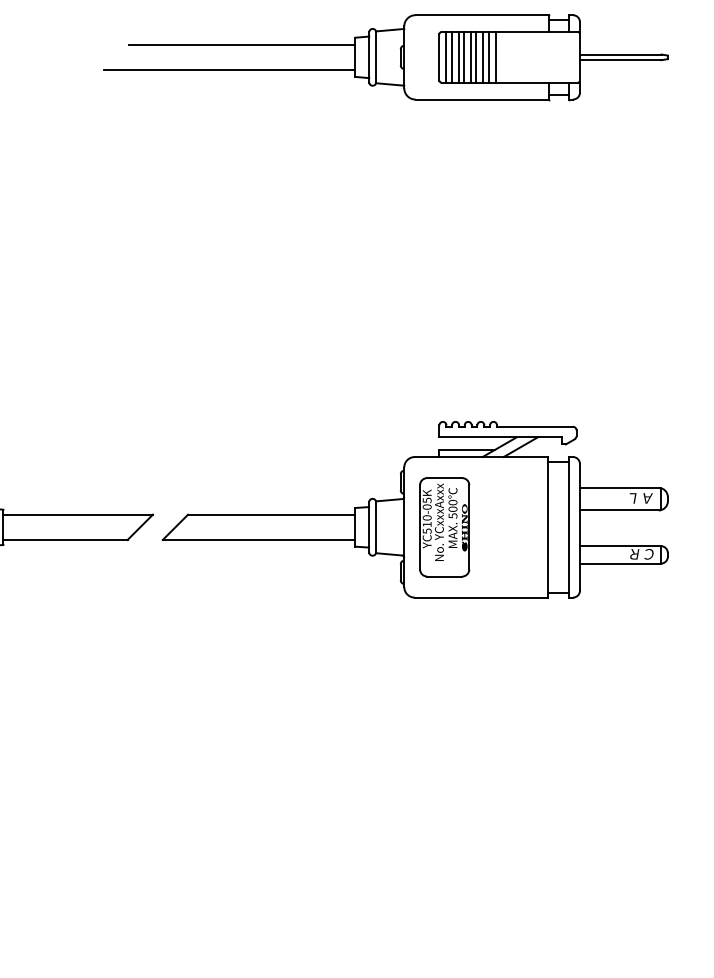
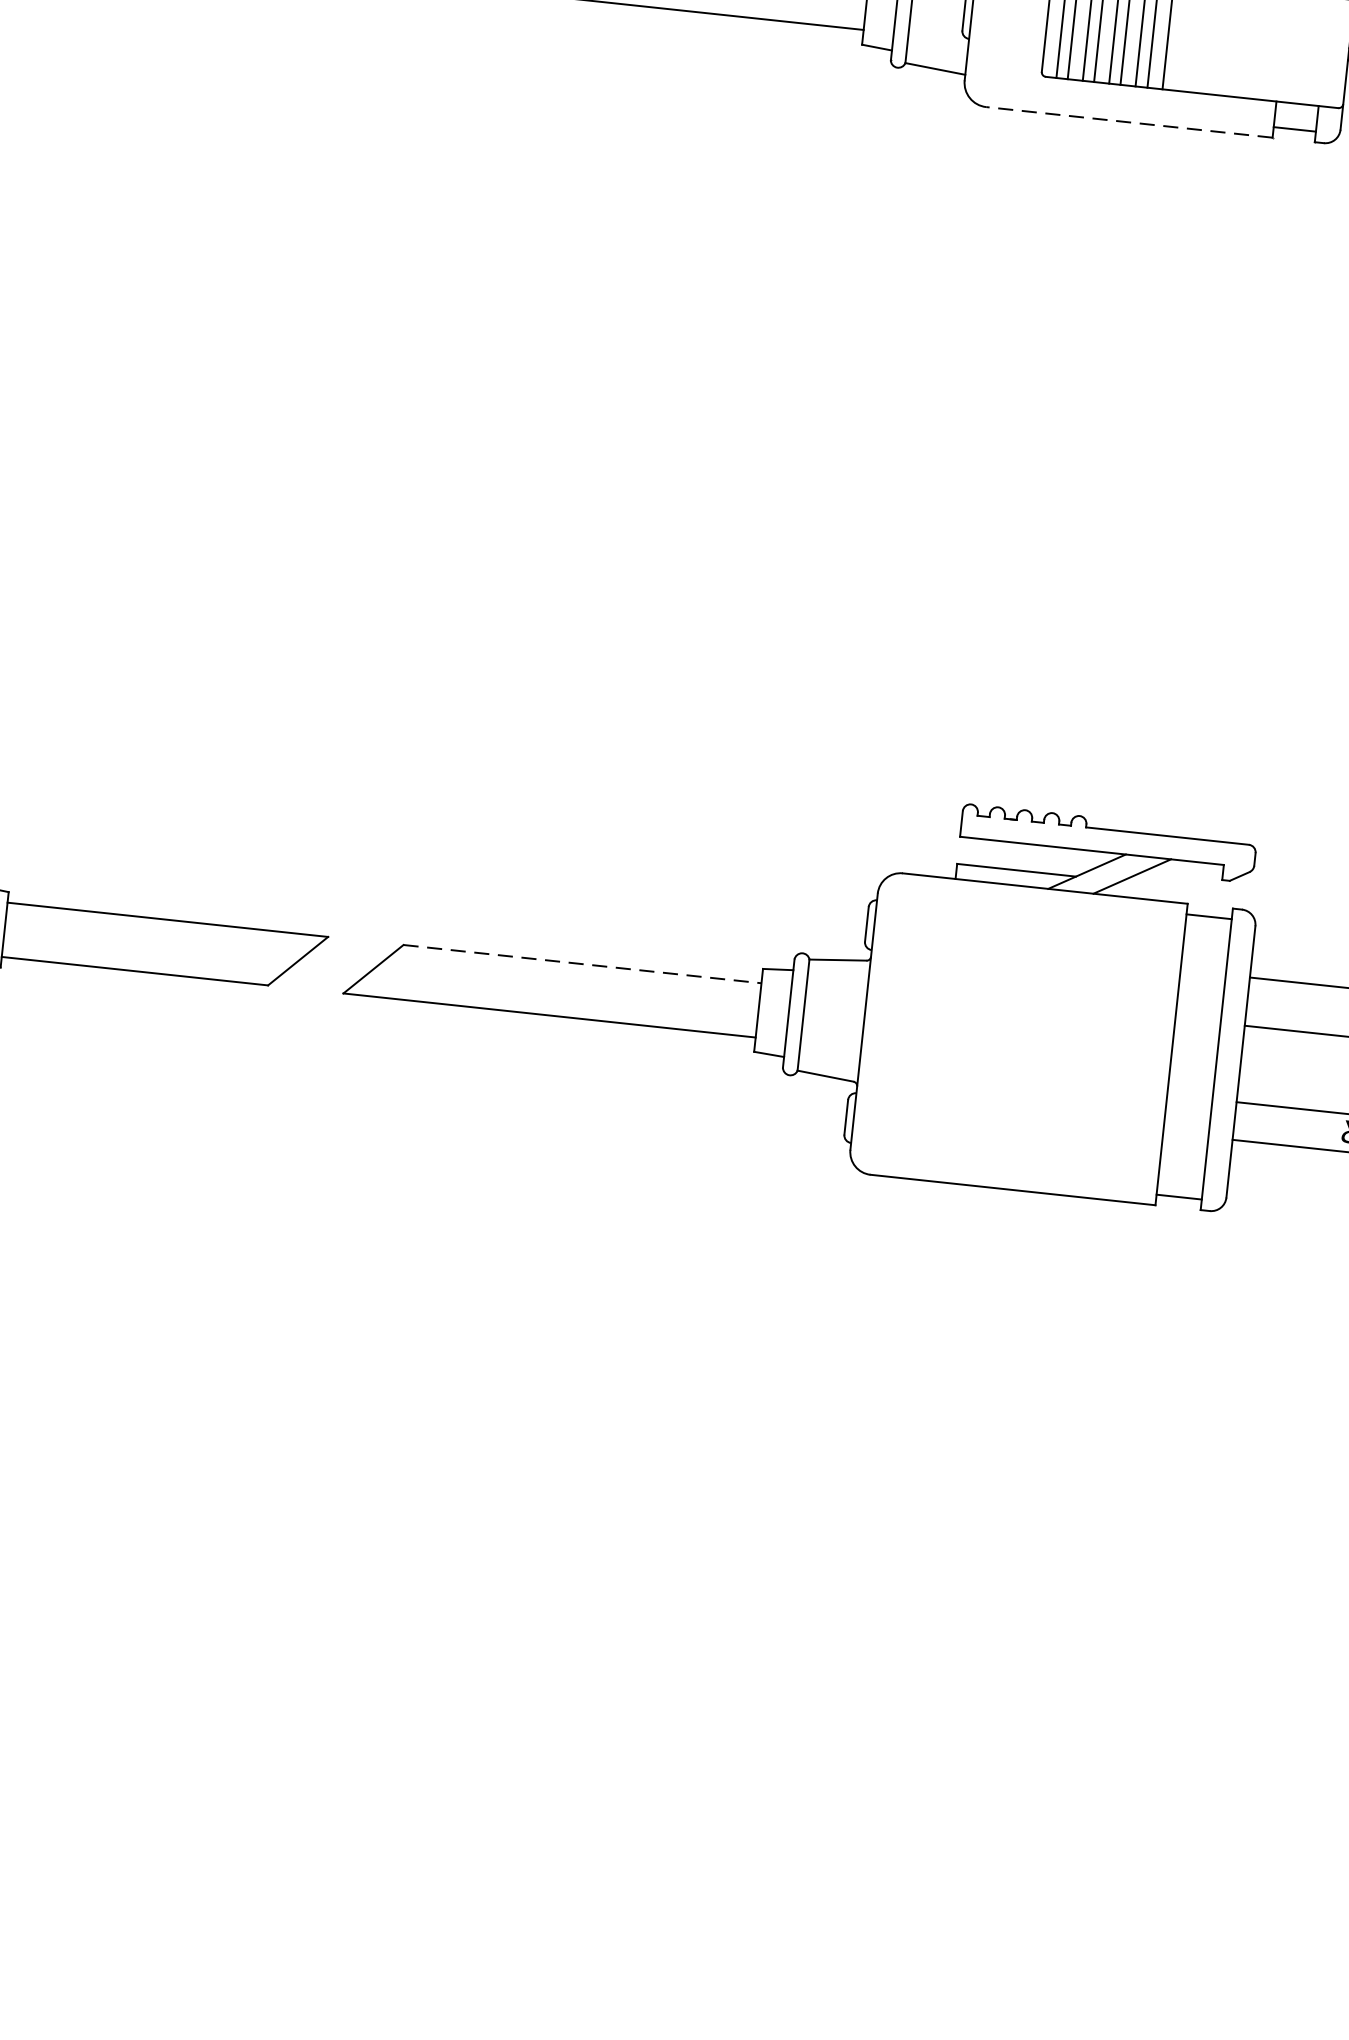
line: (482, 99) -> (1129, 122), solid -> dashed
line: (272, 514) -> (584, 963), solid -> dashed
part: (444, 527) -> (950, 1031), removed

